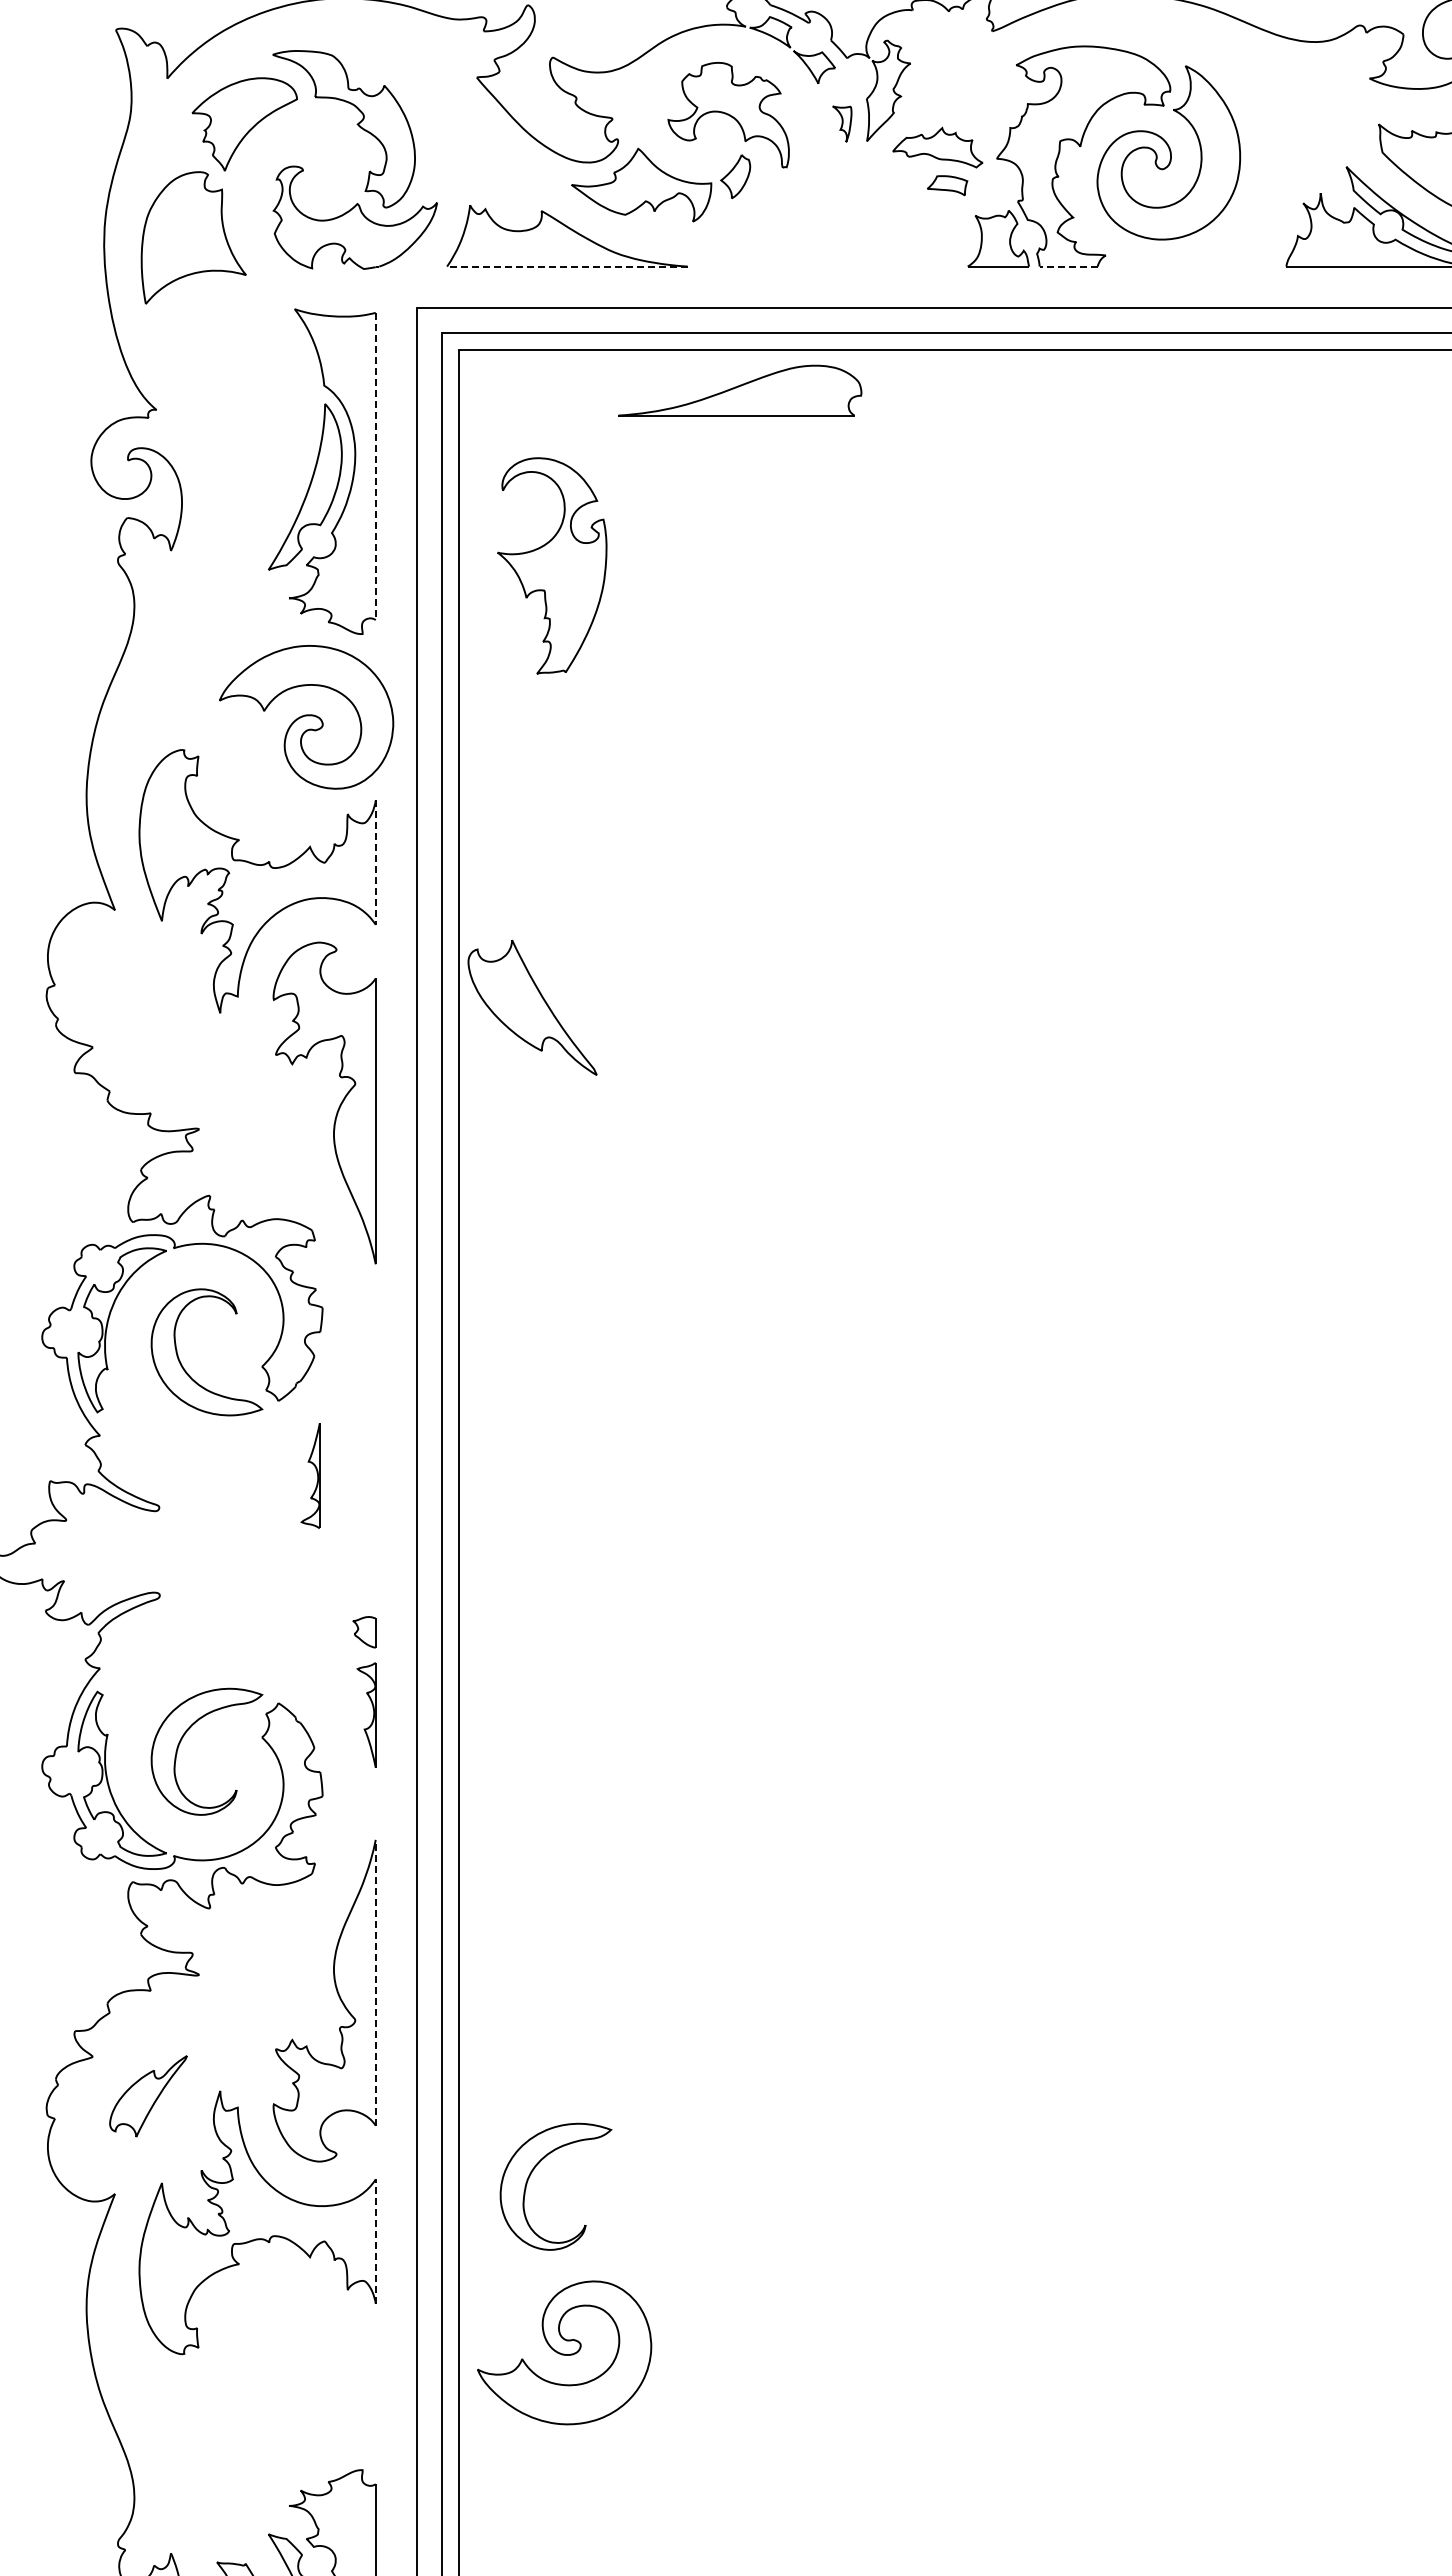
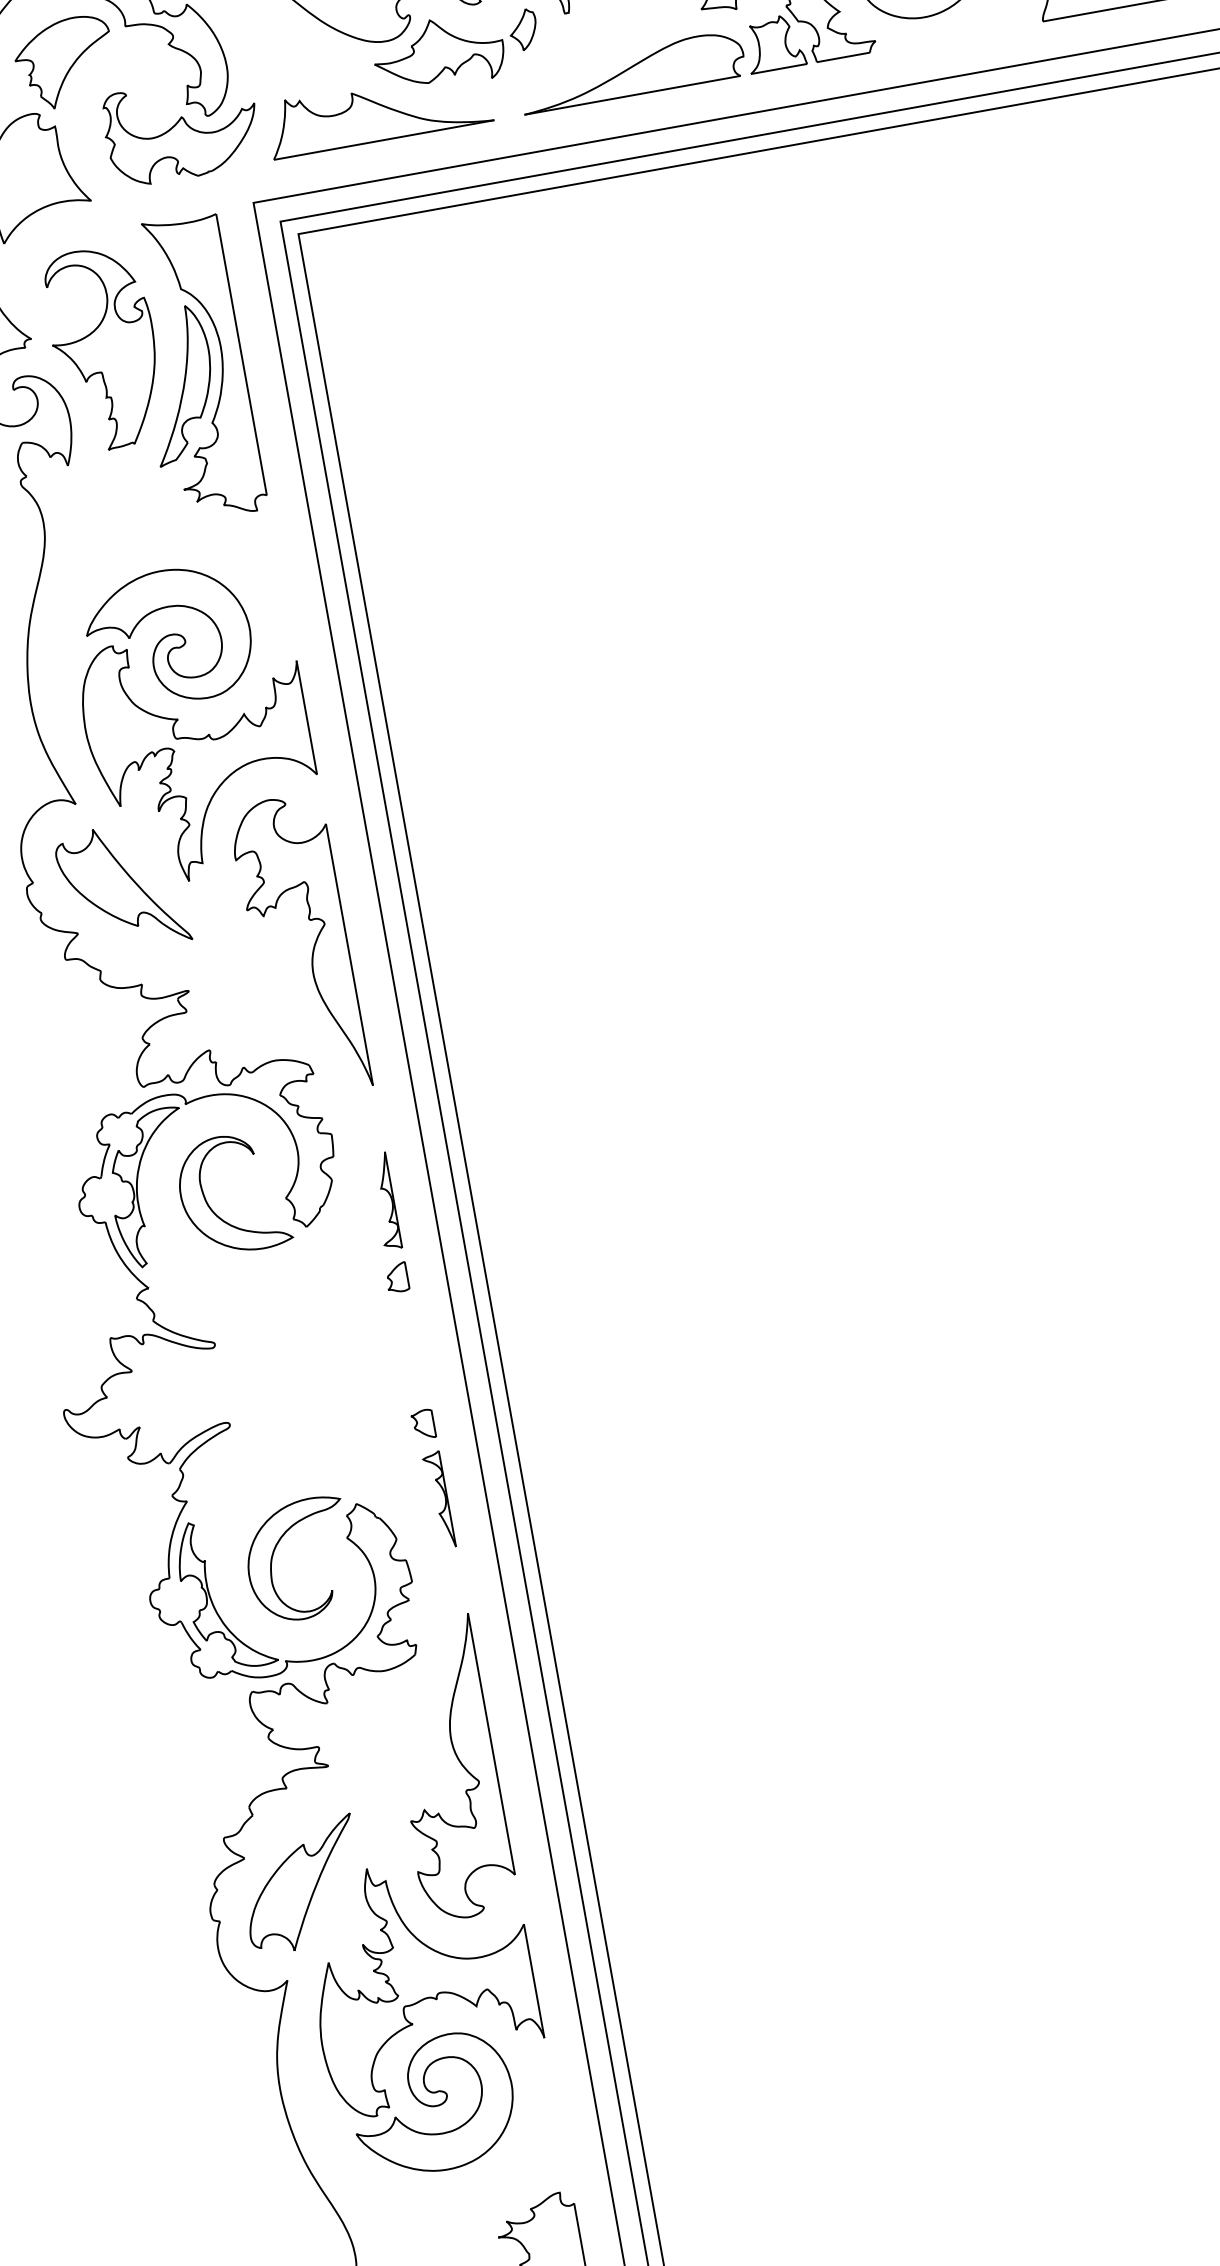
line: (566, 266) -> (383, 140), dashed -> solid
line: (1068, 266) -> (843, 57), dashed -> solid
part: (740, 390) -> (632, 71), moved
line: (375, 466) -> (241, 354), dashed -> solid
part: (552, 565) -> (104, 348), moved
part: (306, 717) -> (169, 637), moved
line: (375, 863) -> (306, 718), dashed -> solid
part: (532, 1007) -> (122, 887), moved
part: (364, 1471) -> (396, 1277), added
part: (316, 1472) -> (390, 1197), moved
line: (375, 1982) -> (491, 1743), dashed -> solid
part: (148, 2096) -> (302, 1885), size x1.67
part: (531, 2174) -> (665, 1893), removed
line: (375, 2241) -> (533, 1981), dashed -> solid
part: (564, 2352) -> (433, 2104), moved

